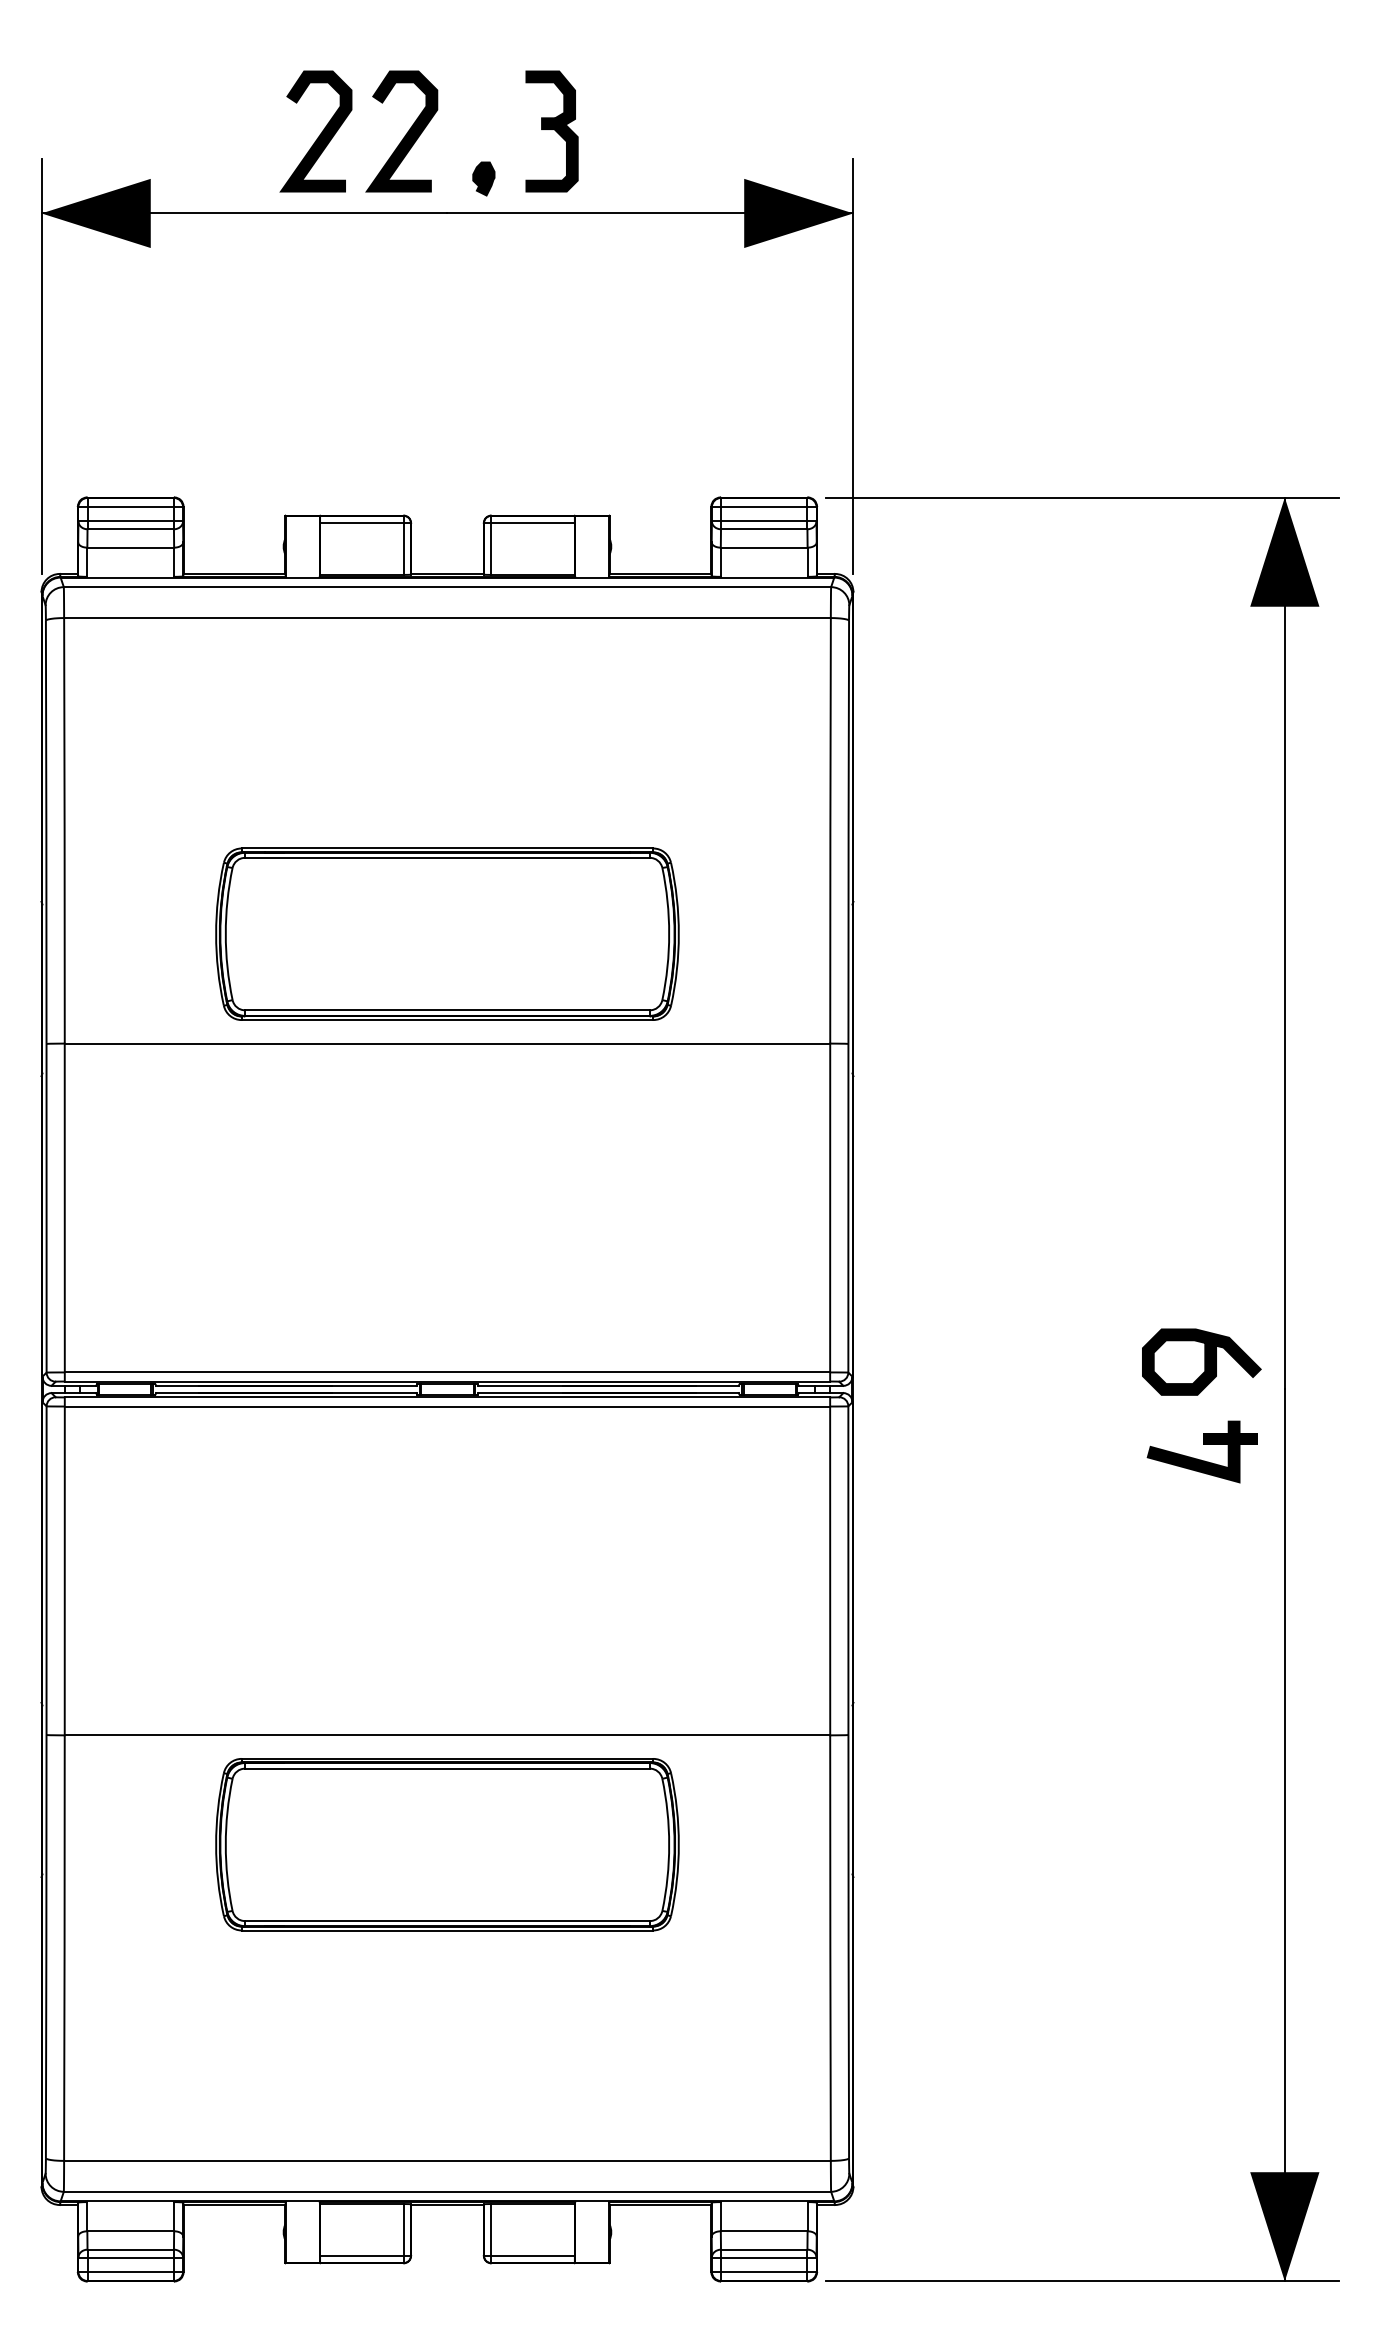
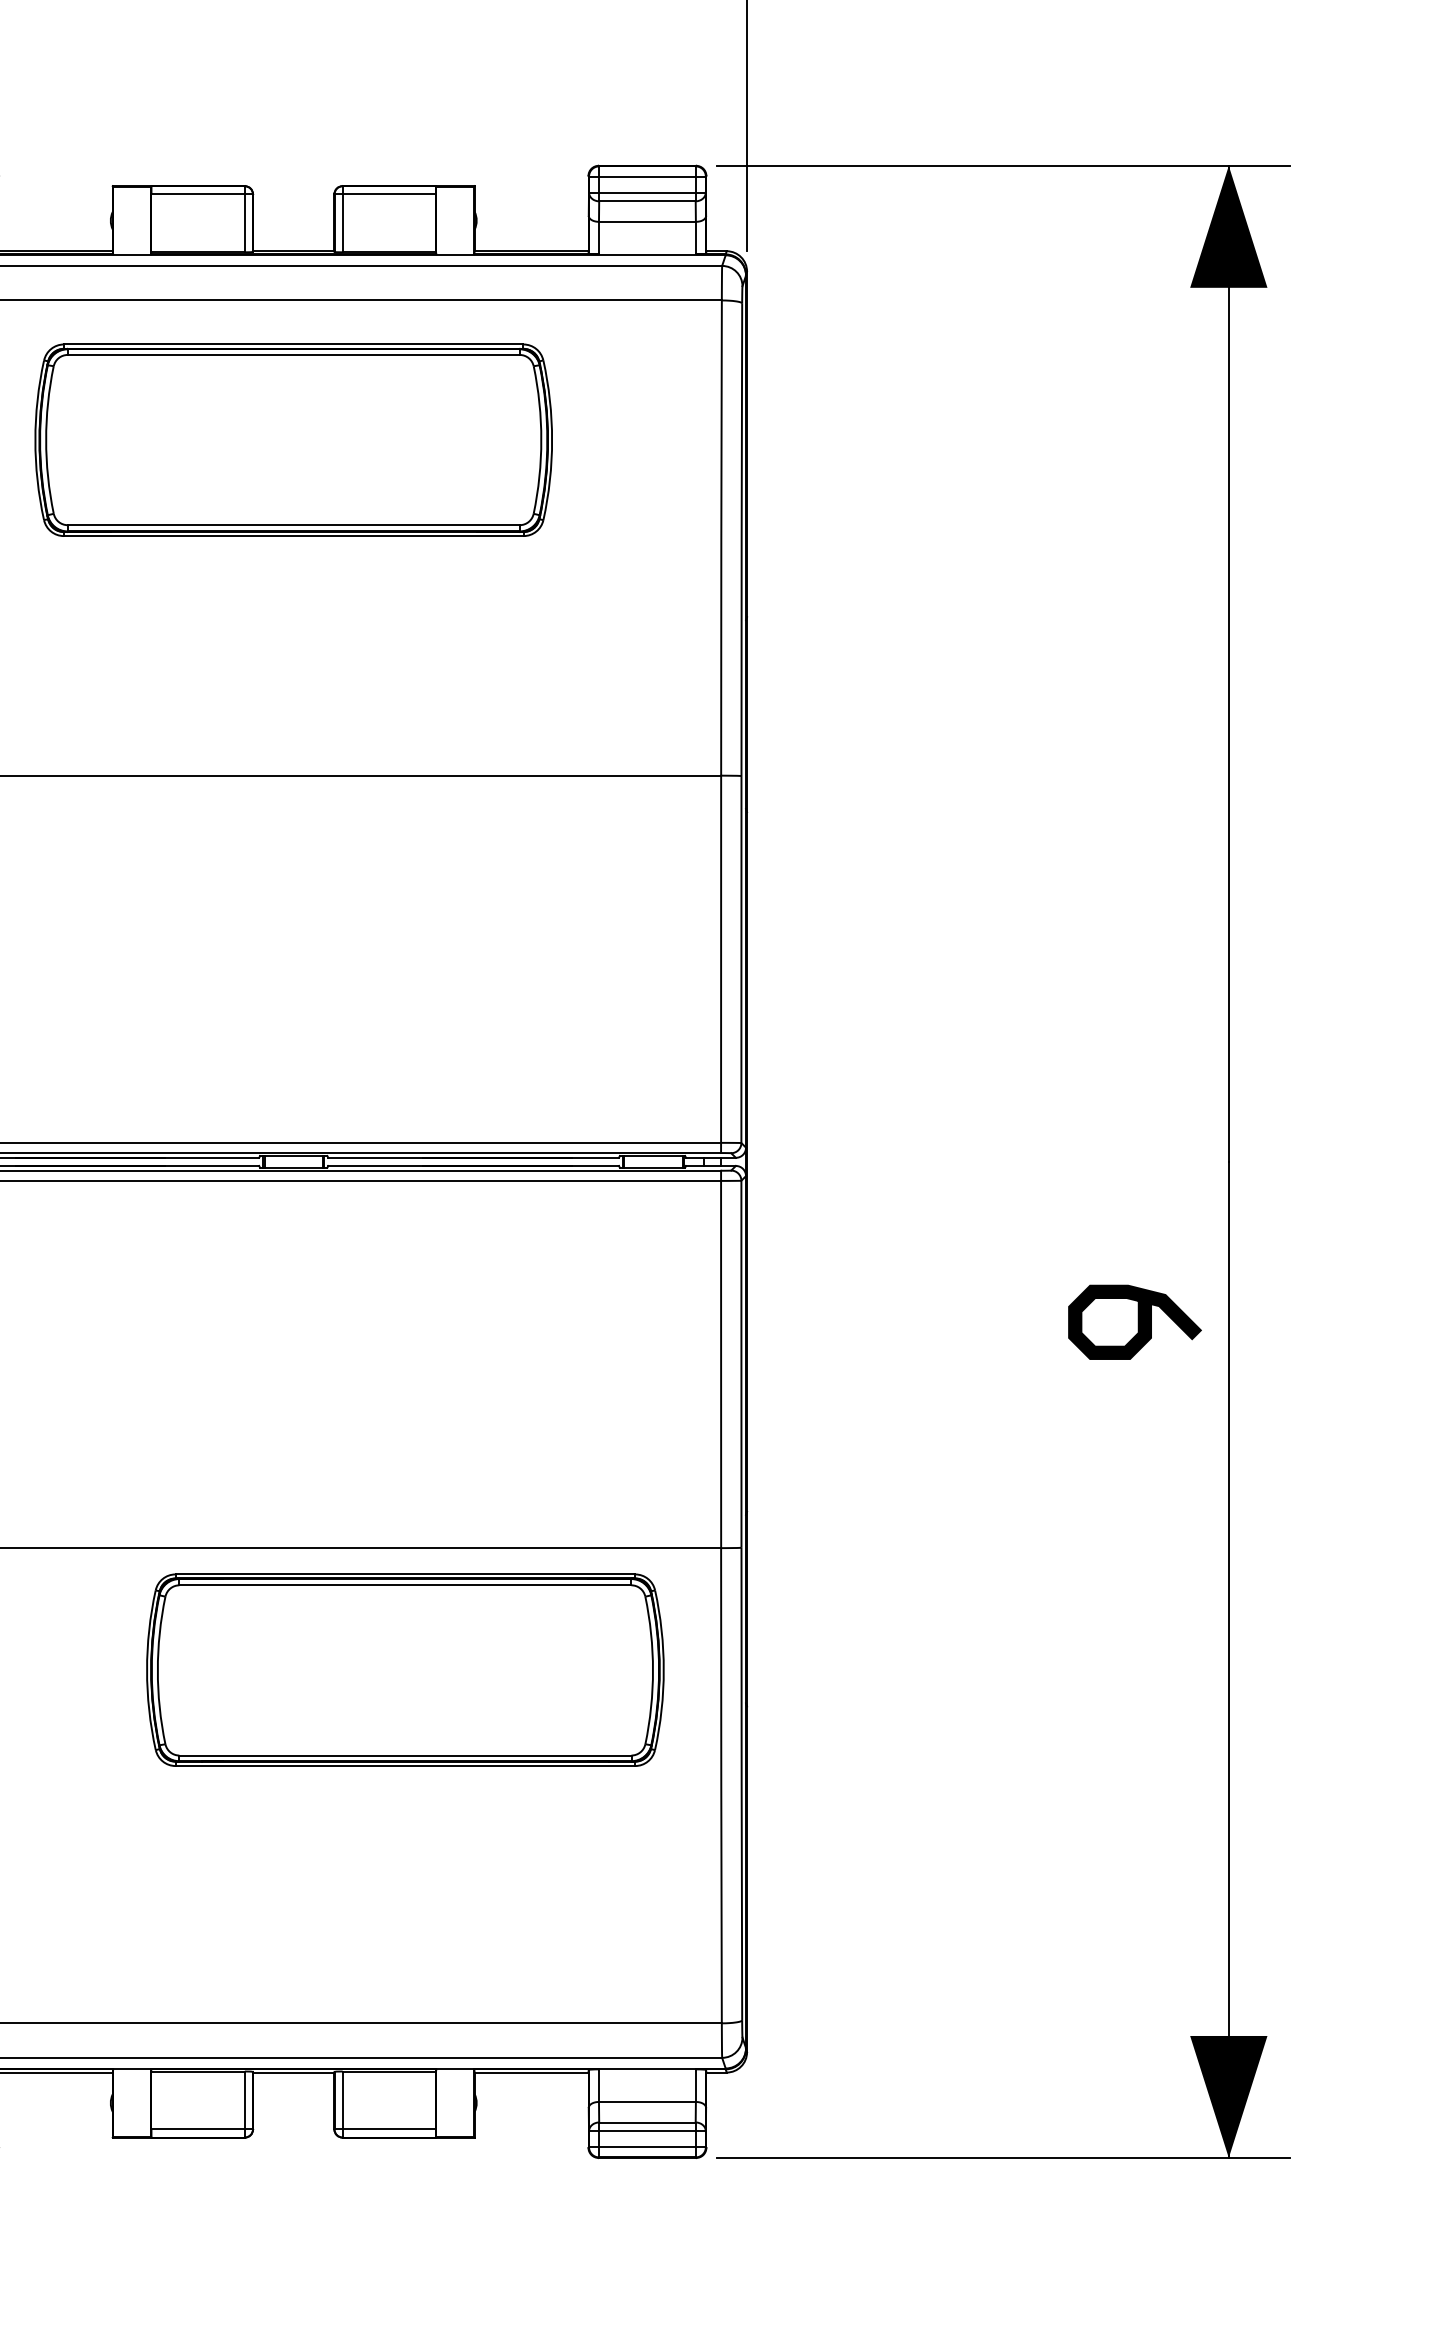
part: (447, 933) -> (293, 439), moved
curve: (1204, 1361) -> (1137, 1321), moved
part: (1203, 1444) -> (1137, 1223), removed
part: (447, 1844) -> (405, 1670), moved

